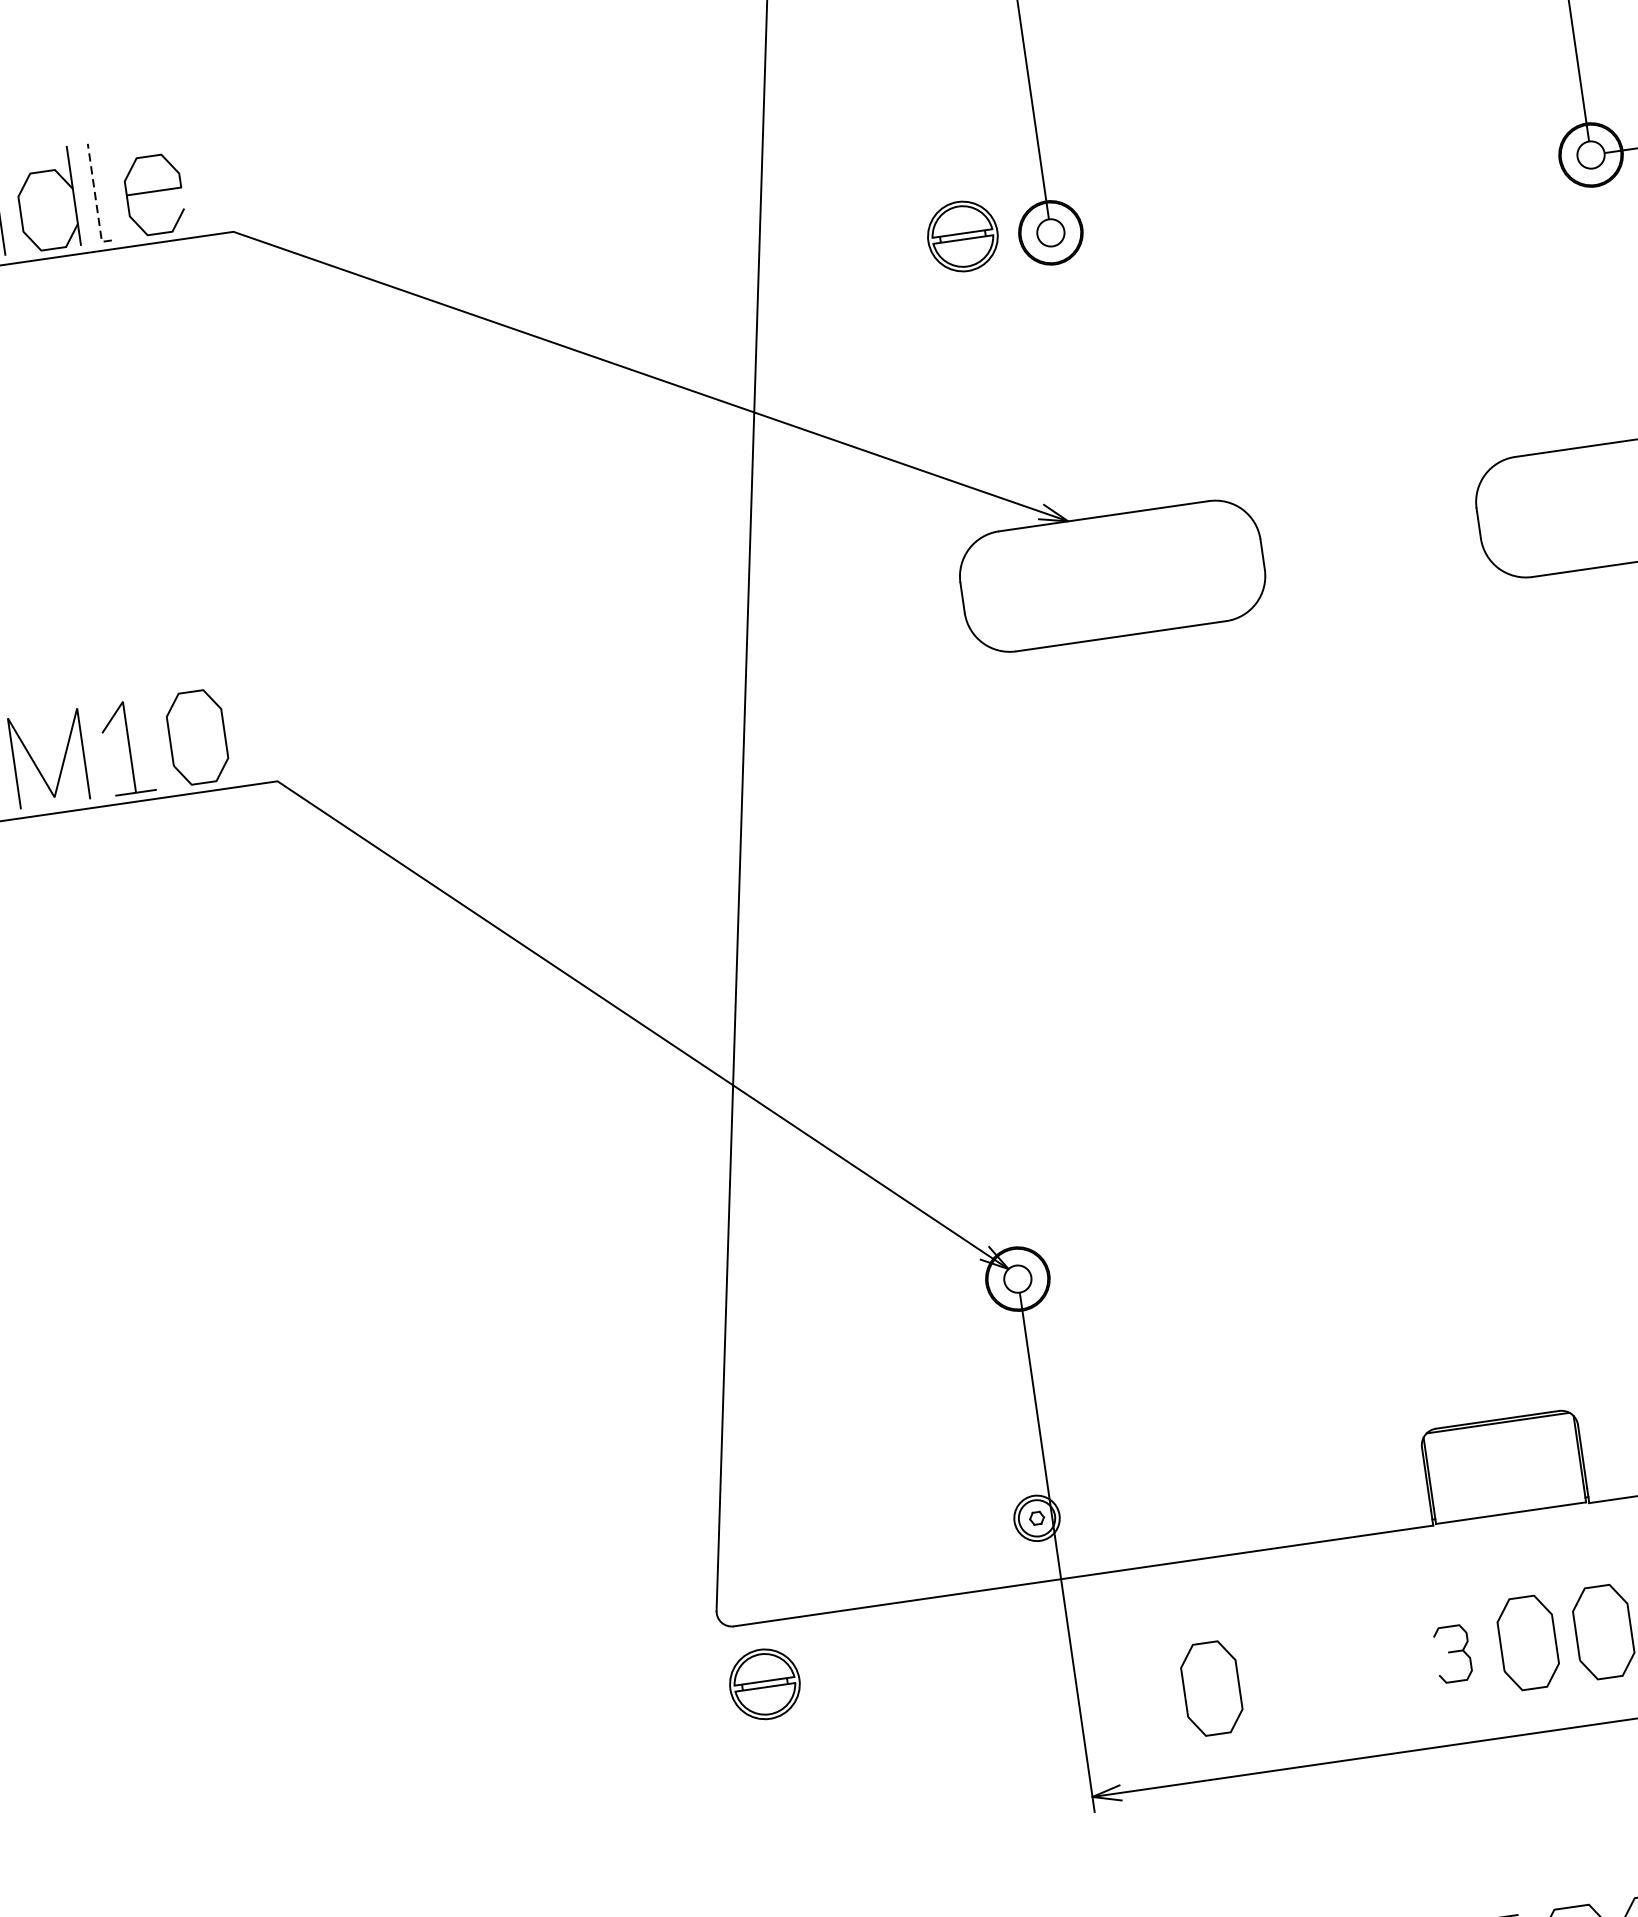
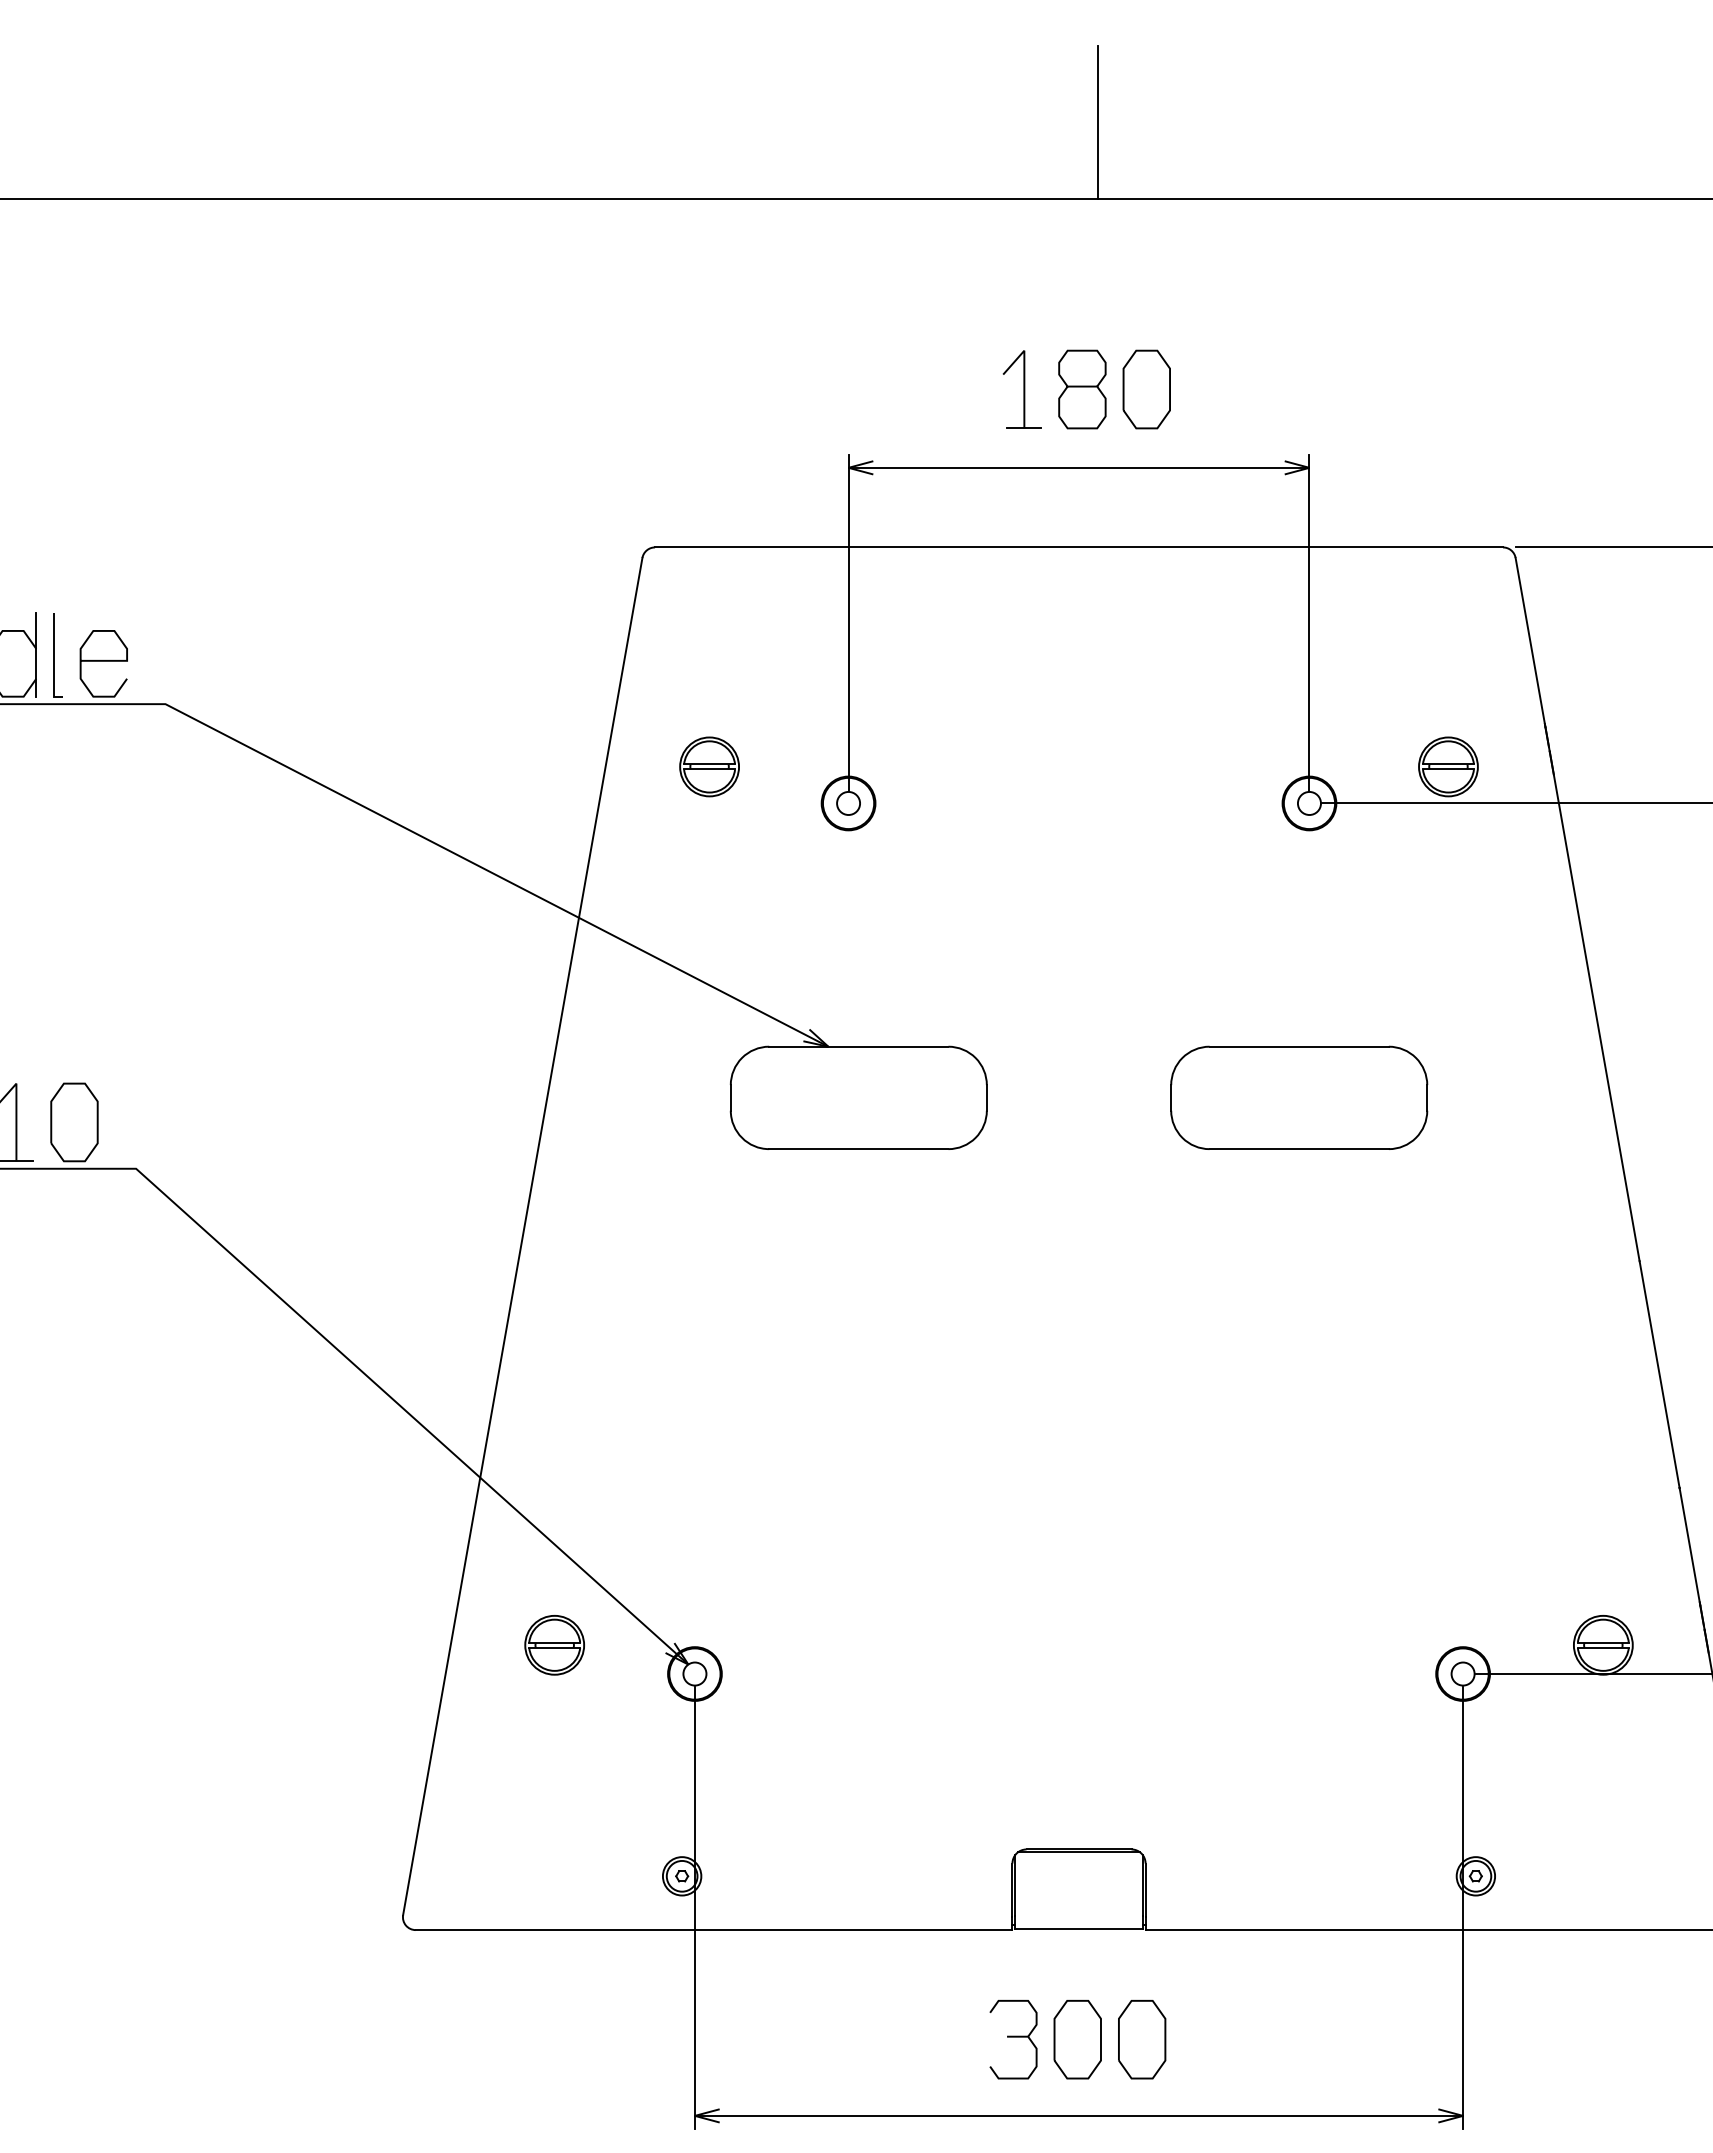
line: (95, 198) -> (54, 659), dashed -> solid
part: (962, 236) -> (709, 766), moved
part: (1452, 1653) -> (1013, 2039), size x1.67
part: (764, 1684) -> (554, 1645), moved
part: (1211, 1688) -> (807, 2039), removed

